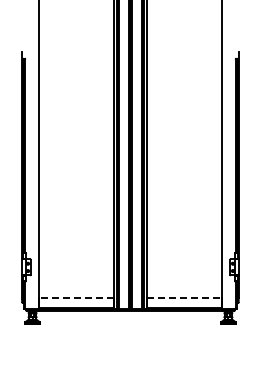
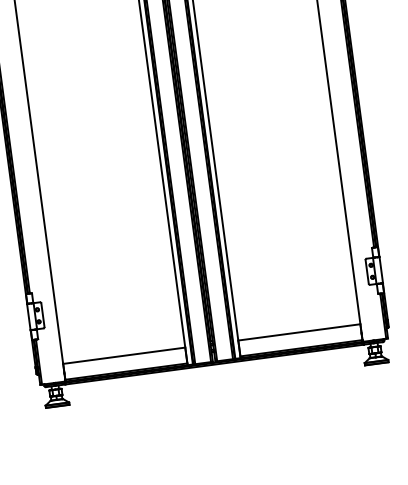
line: (76, 298) -> (123, 355), dashed -> solid
line: (184, 298) -> (299, 332), dashed -> solid

